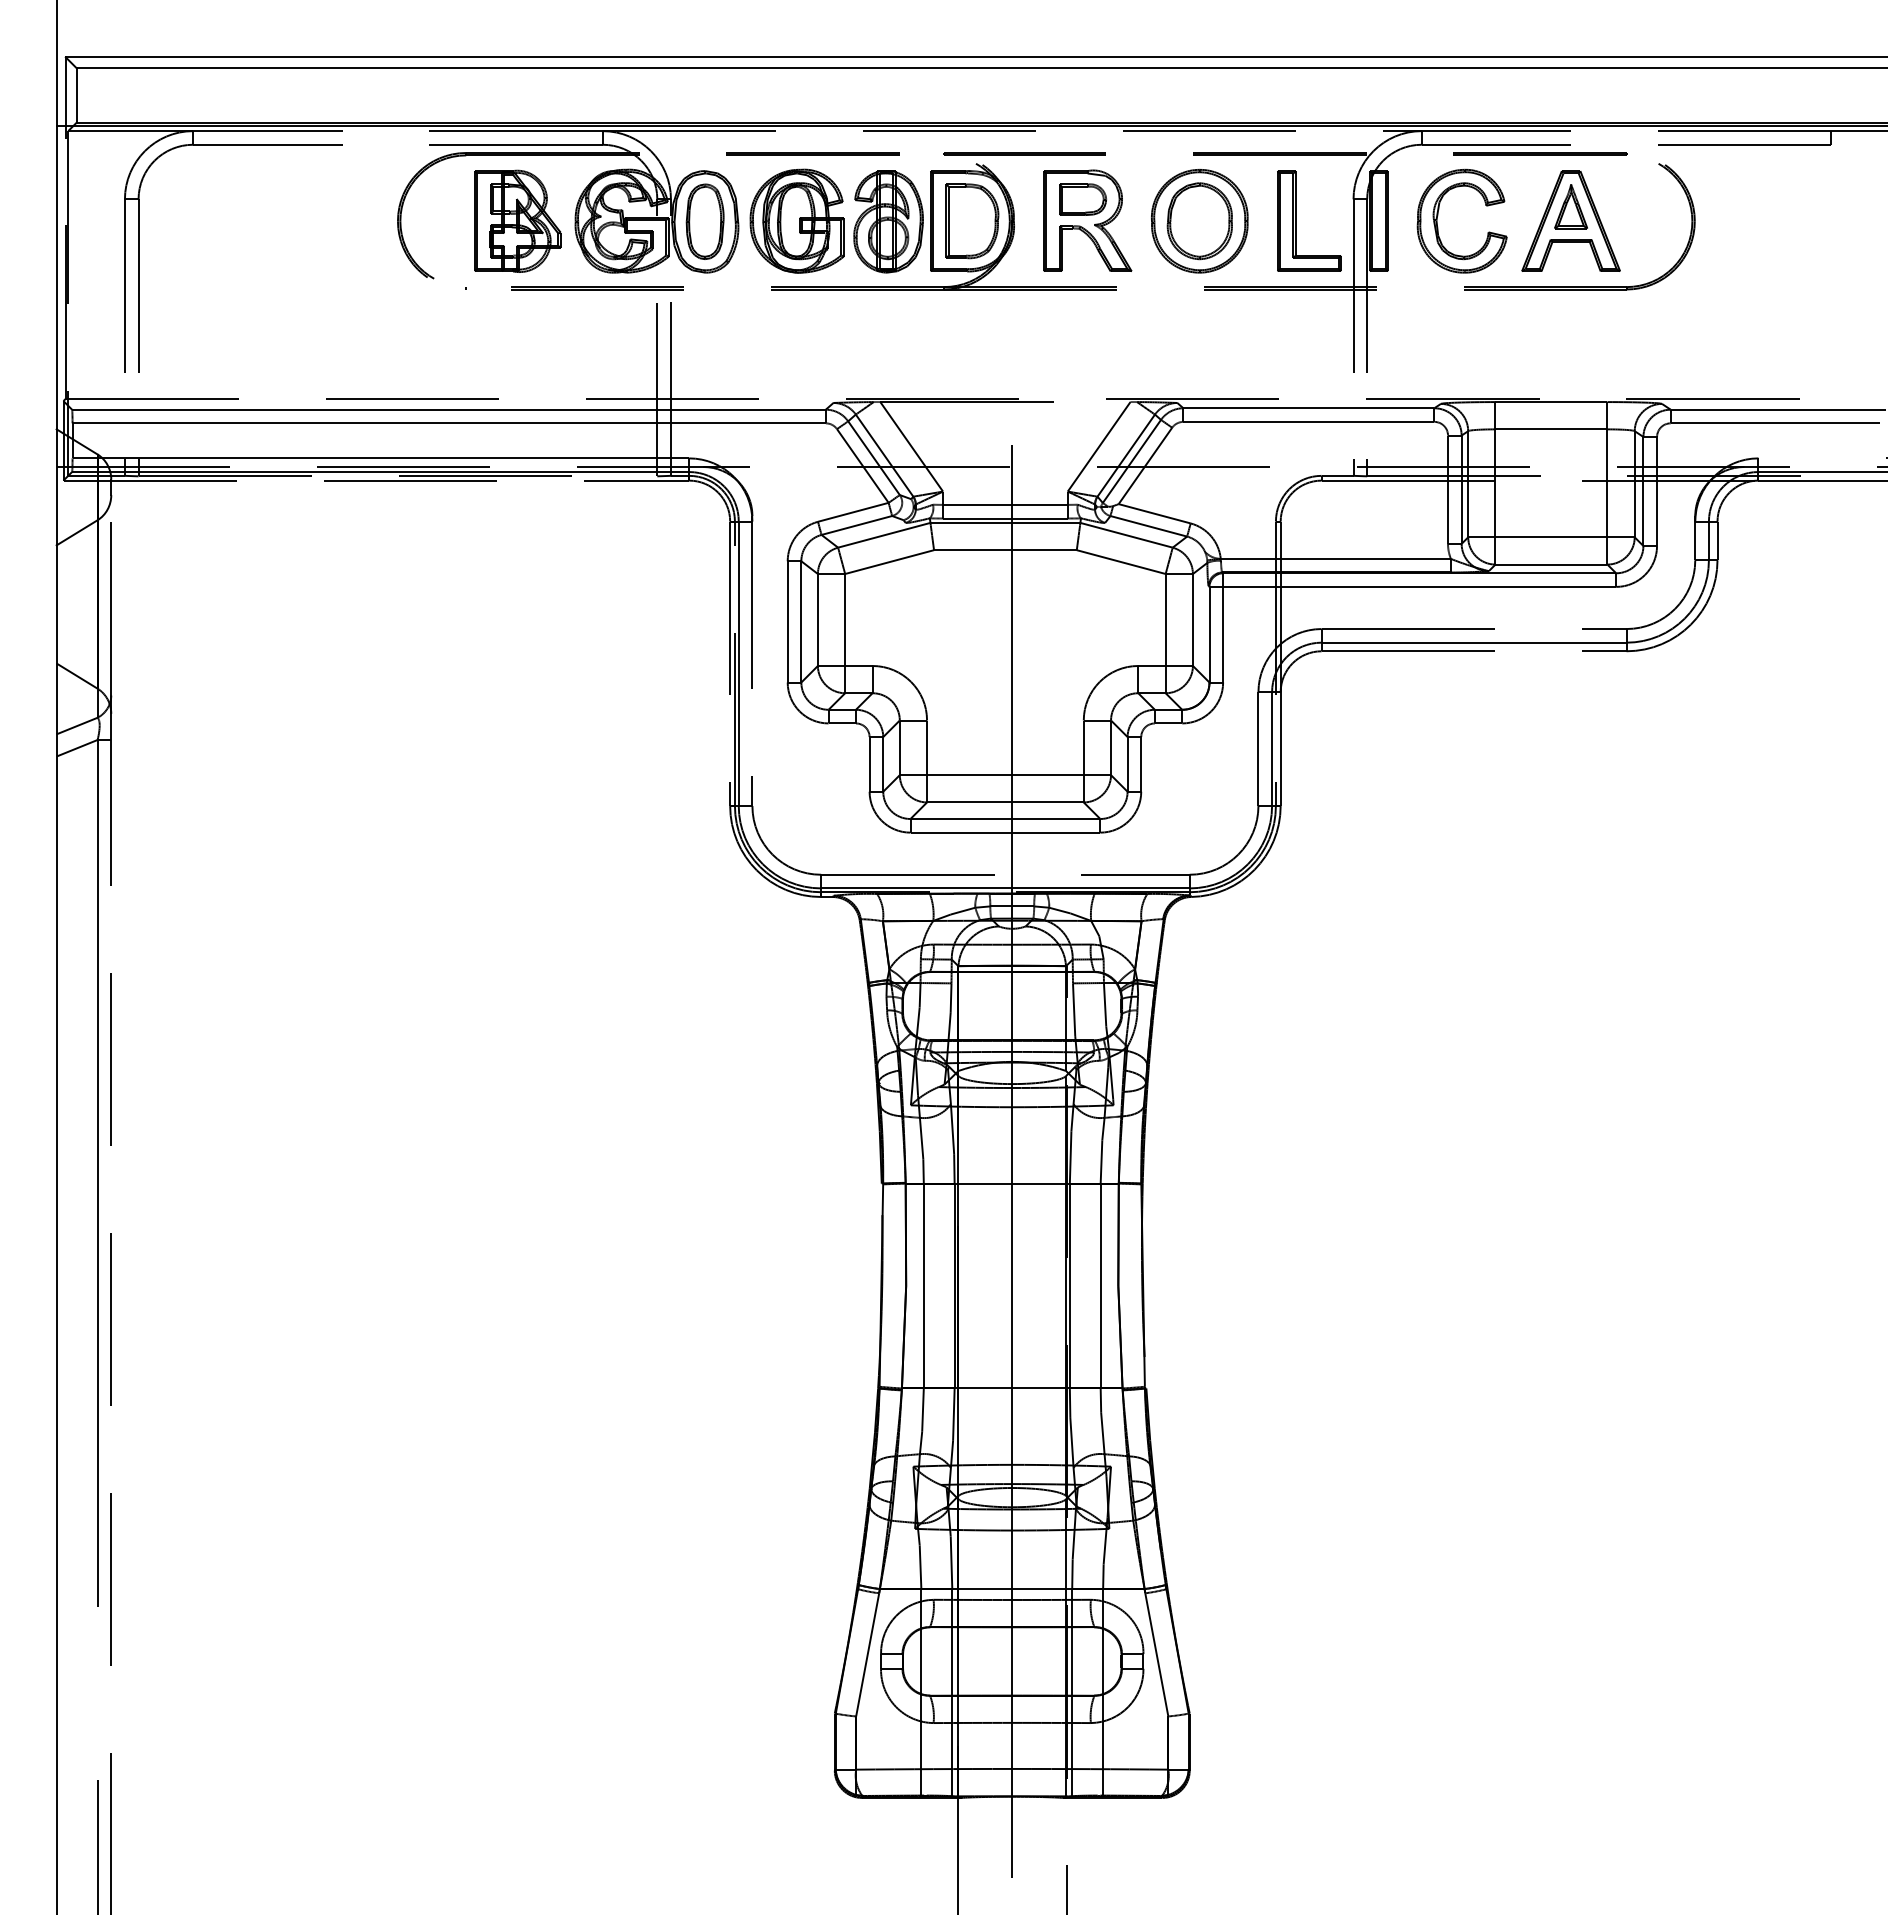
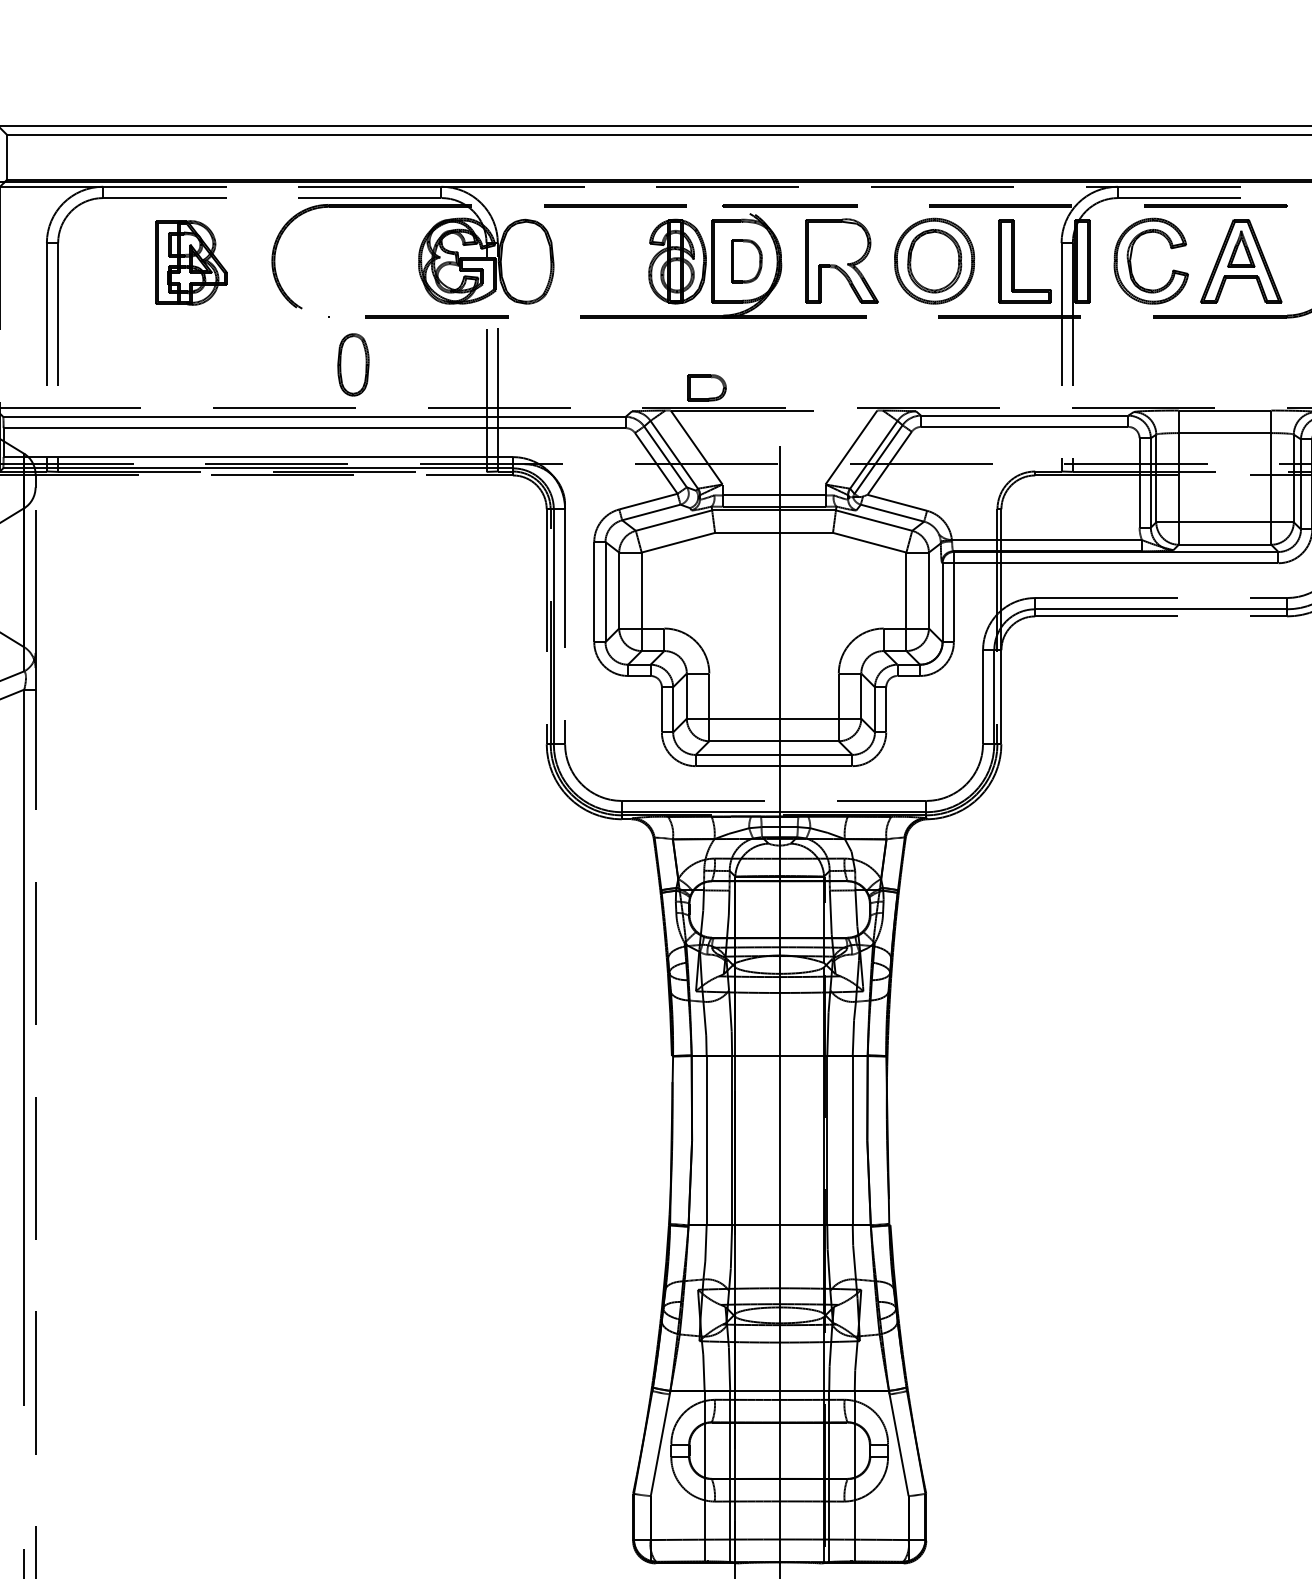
part: (1083, 199) -> (707, 387), moved
part: (517, 220) -> (191, 262), moved
part: (796, 220) -> (601, 260), removed
part: (704, 221) -> (352, 364), moved
part: (972, 221) -> (746, 261), size x0.7

